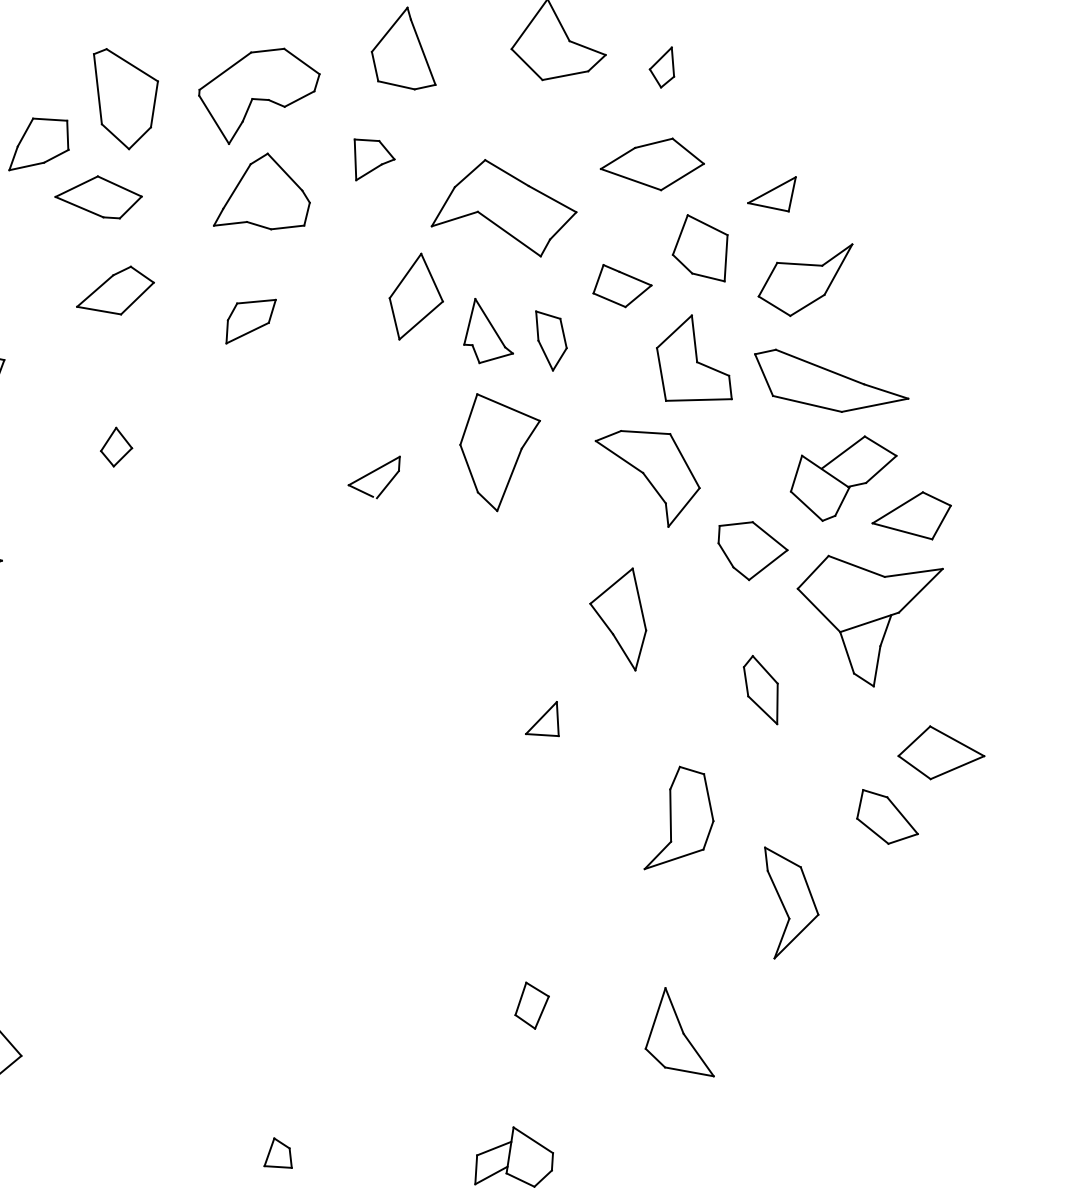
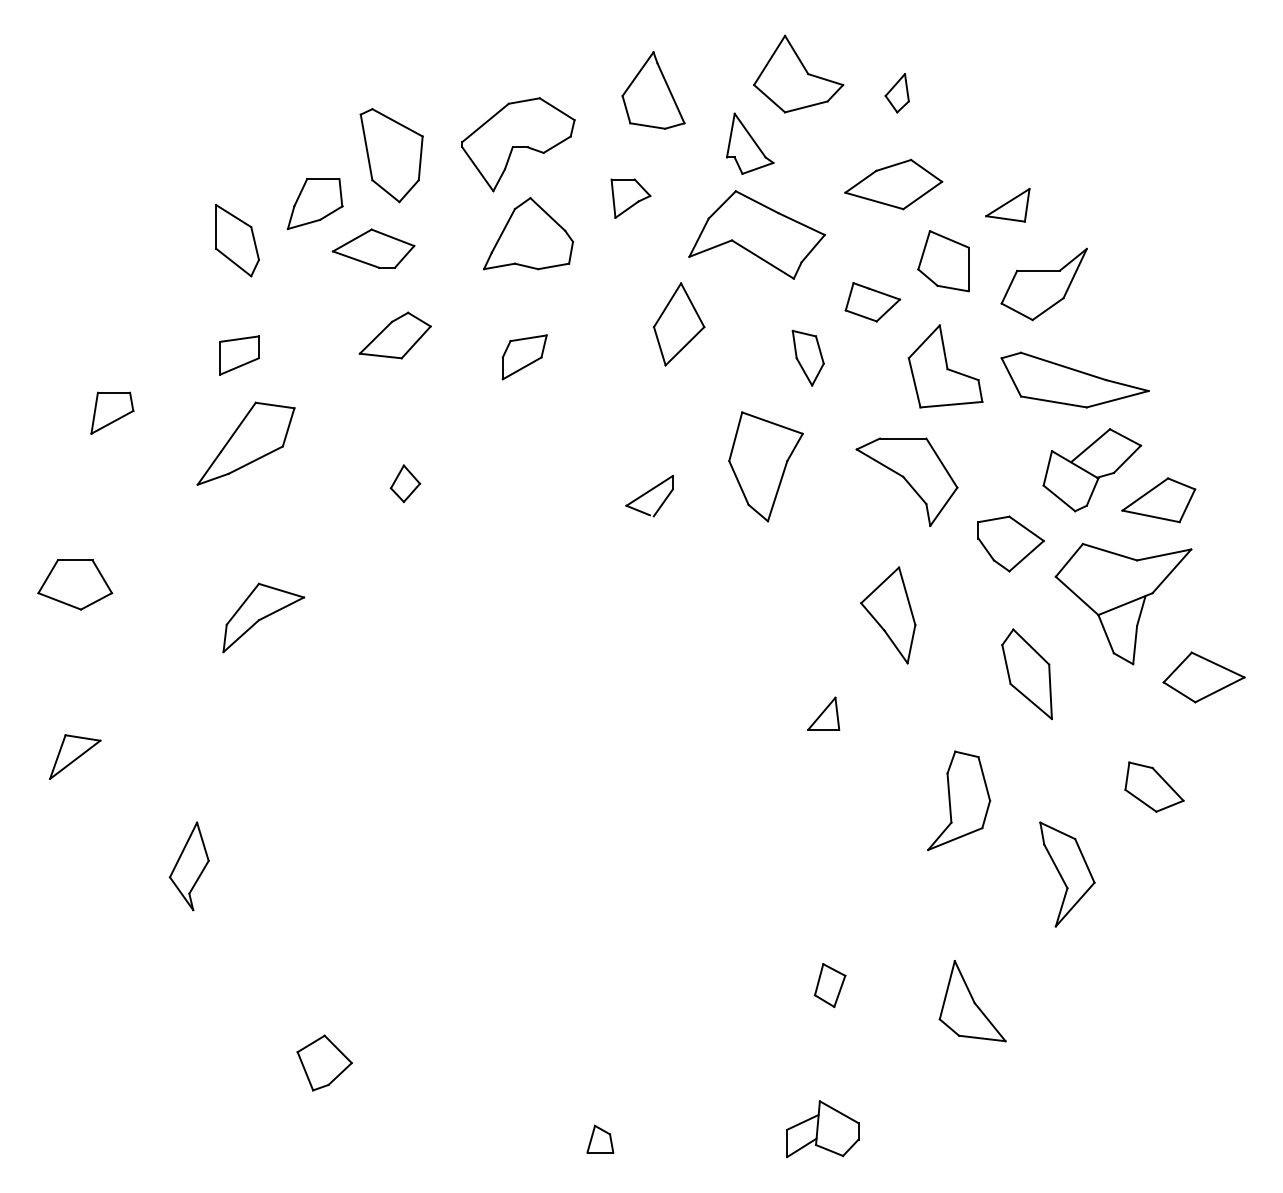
part: (490, 331) -> (750, 143), moved
part: (760, 689) -> (1026, 673), size x1.43
part: (940, 753) -> (1203, 677), moved

